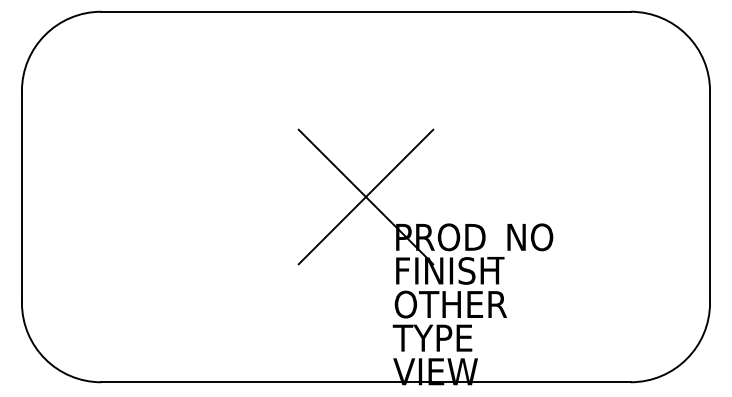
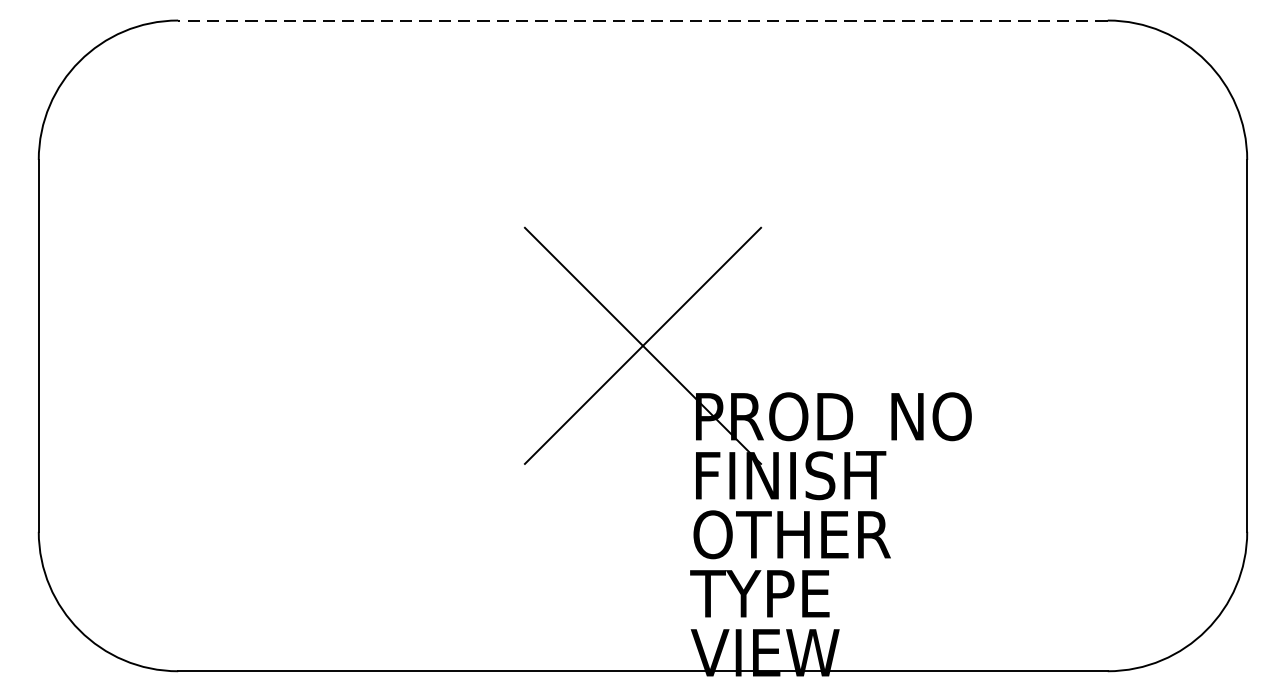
line: (366, 11) -> (643, 20), solid -> dashed

